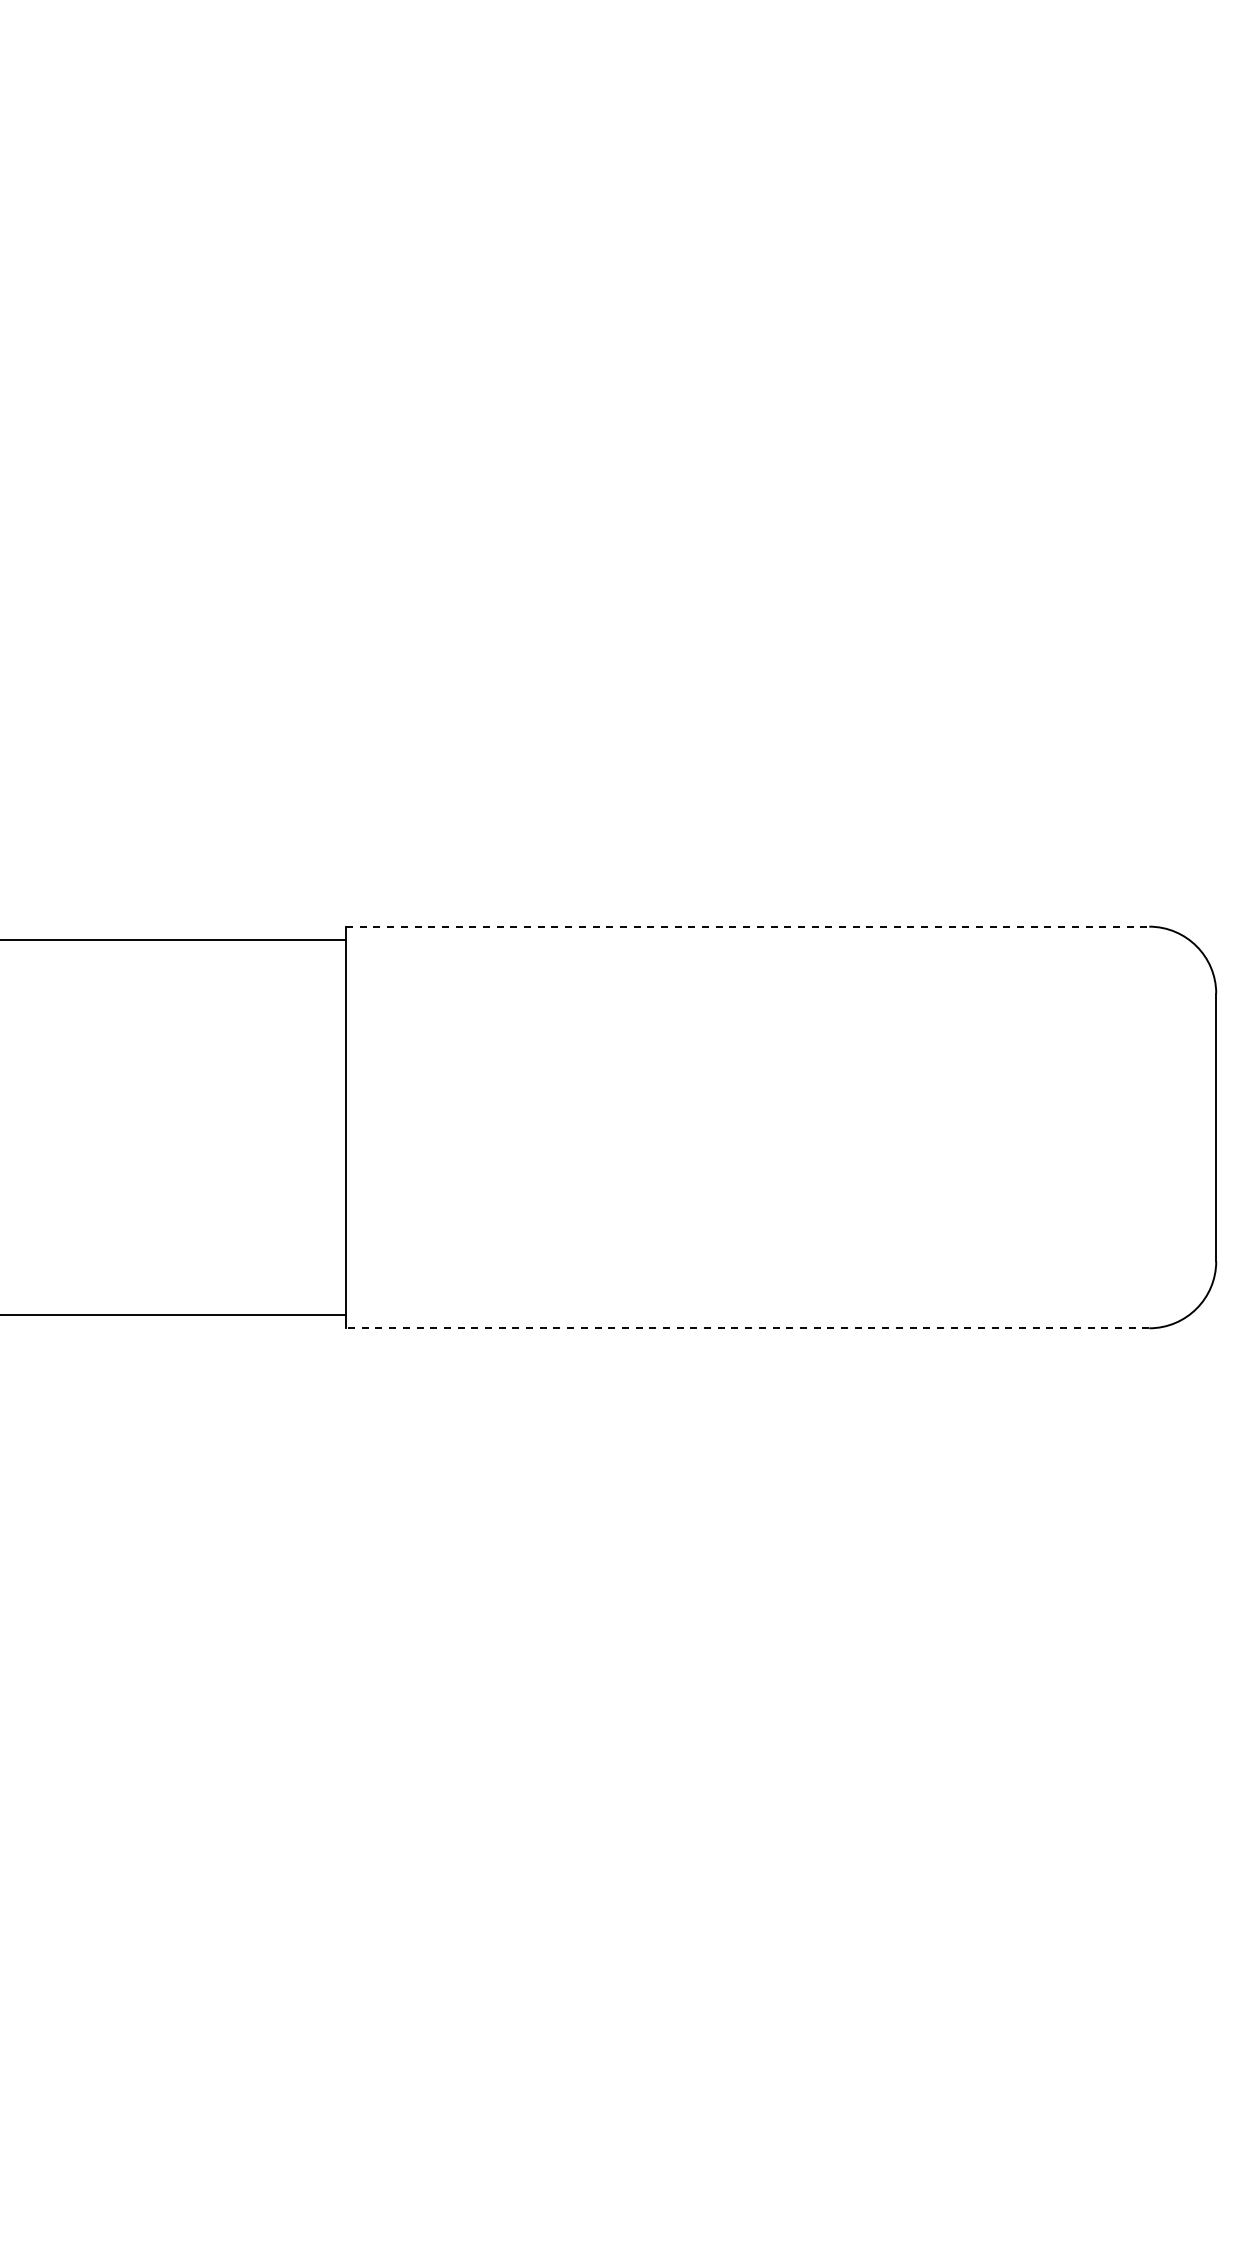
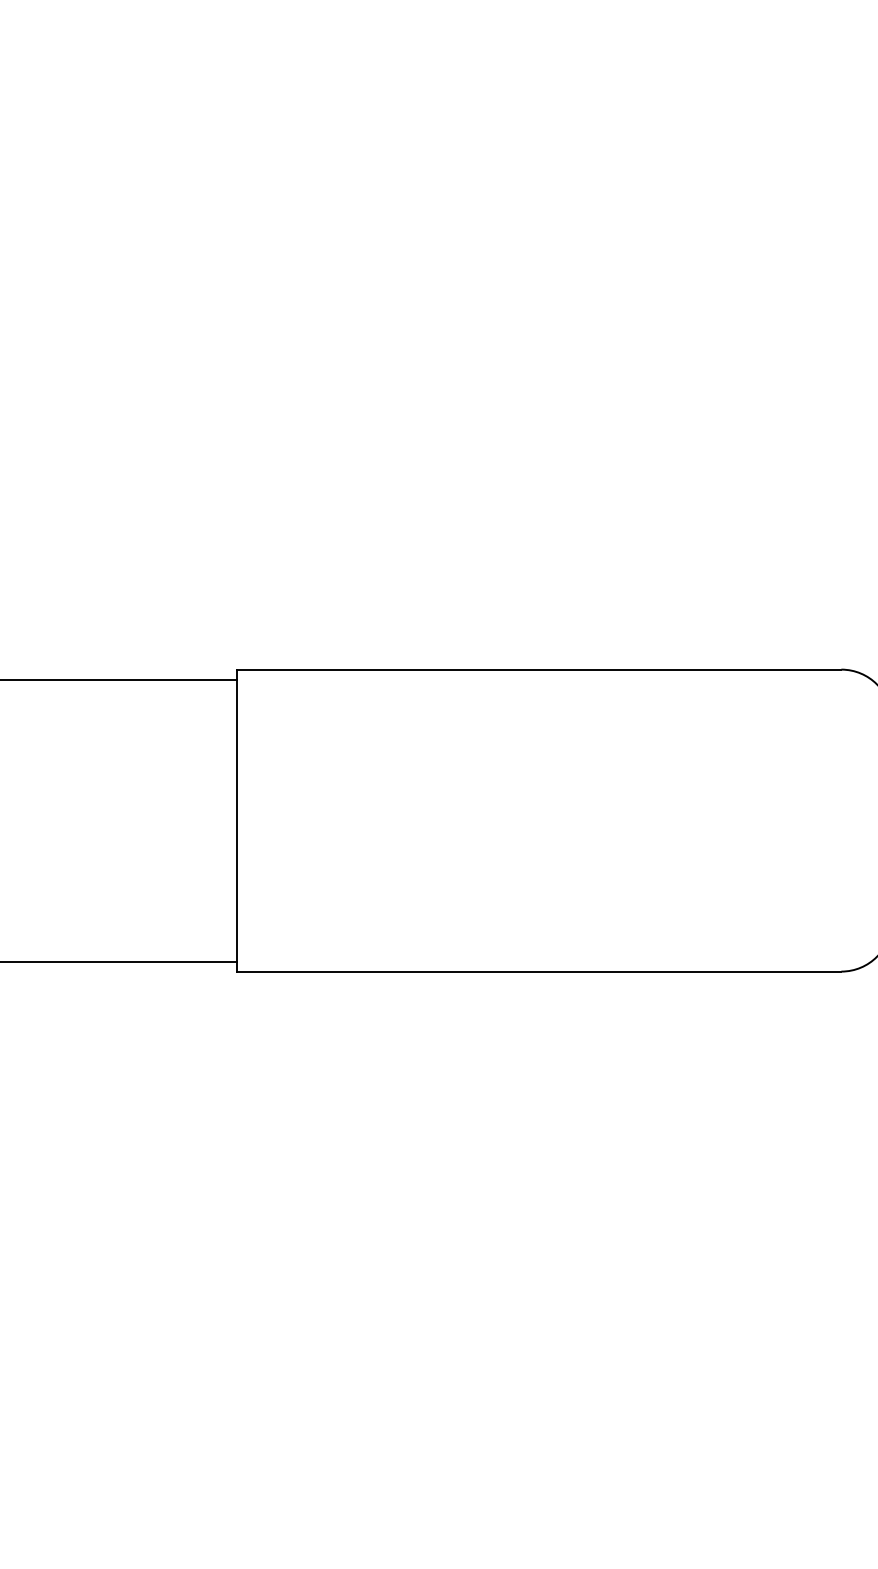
line: (747, 926) -> (539, 669), dashed -> solid
line: (747, 1328) -> (539, 971), dashed -> solid

